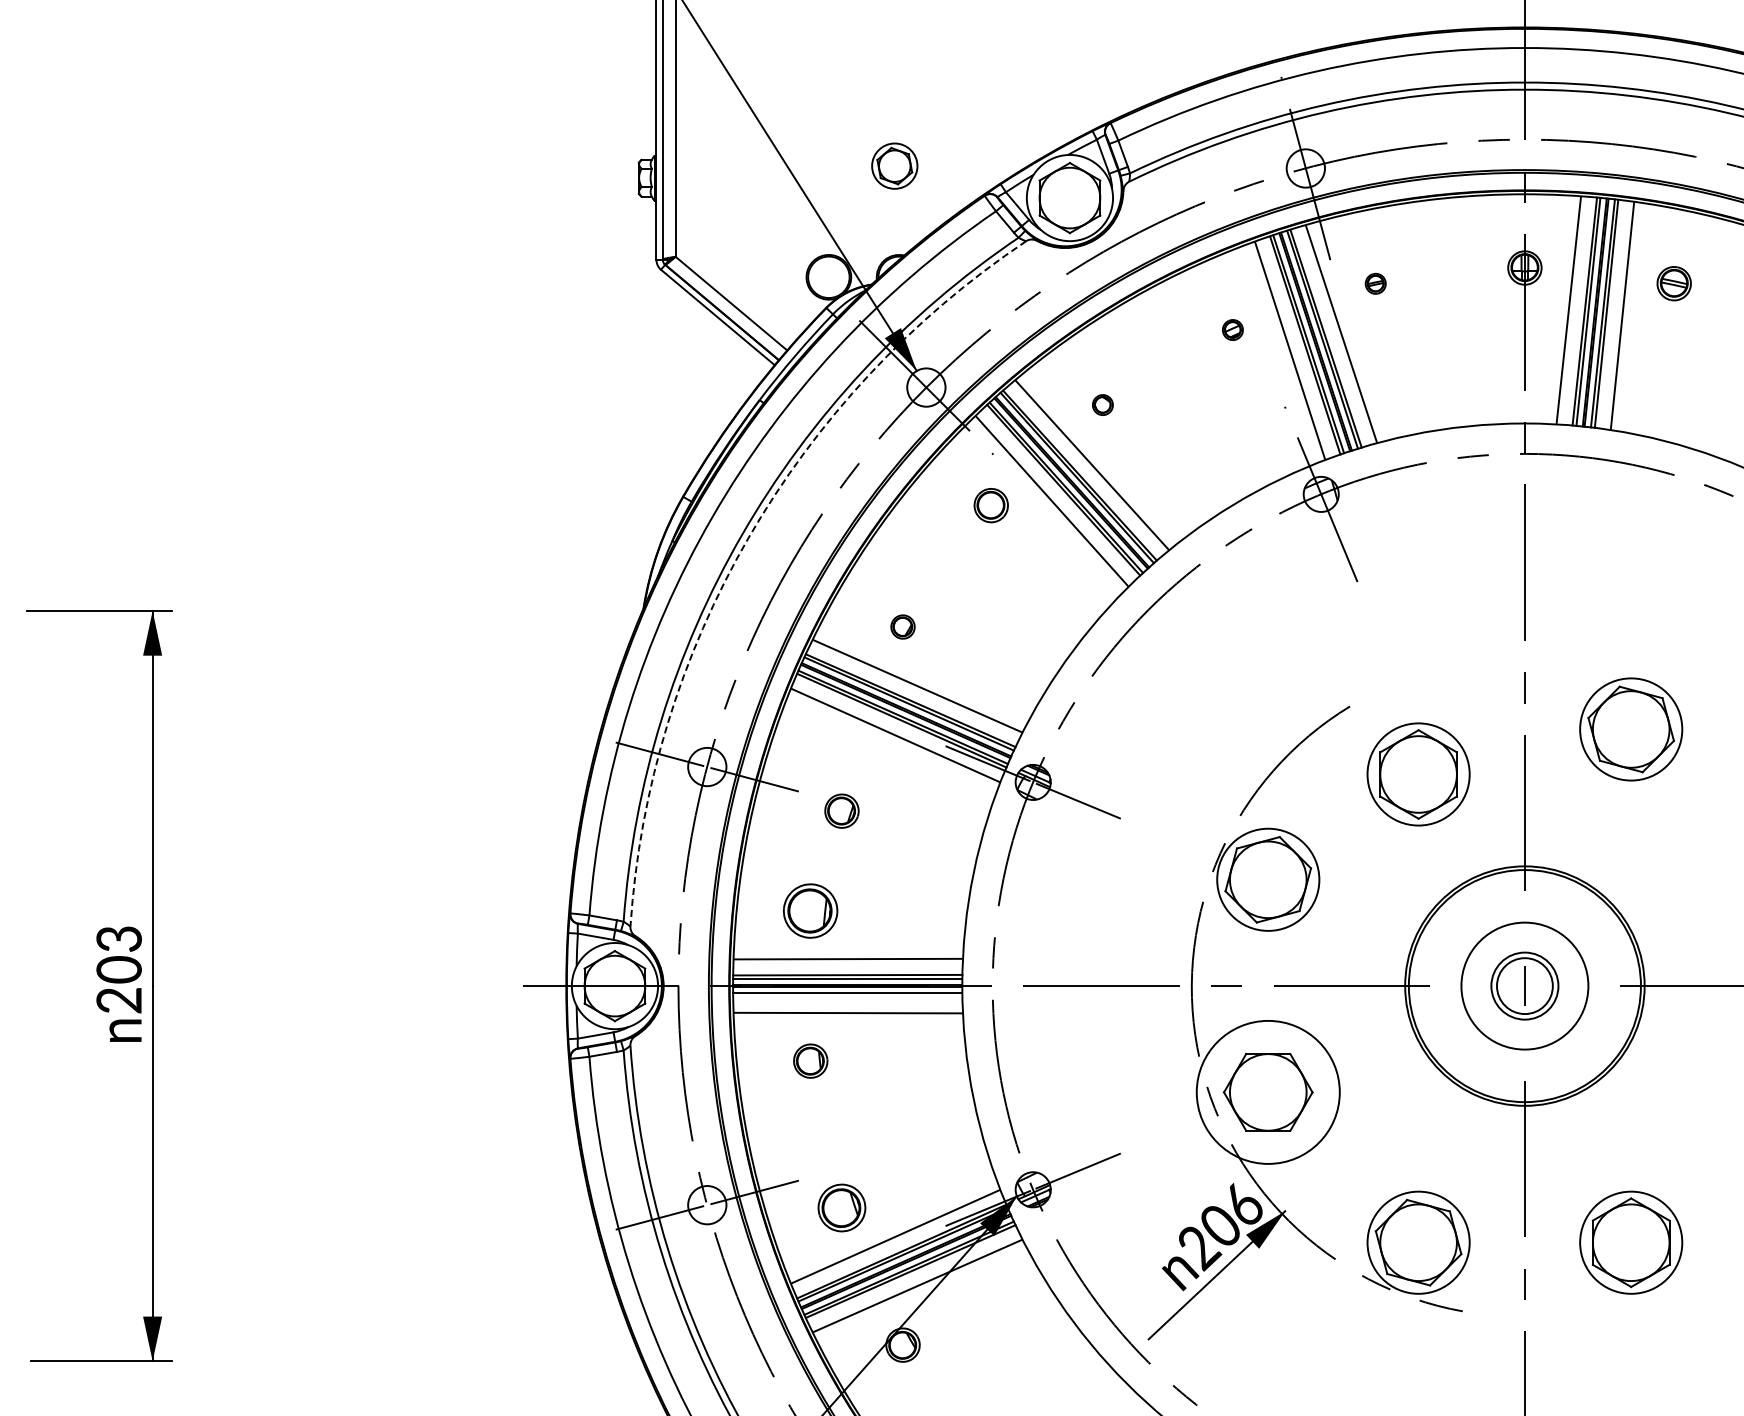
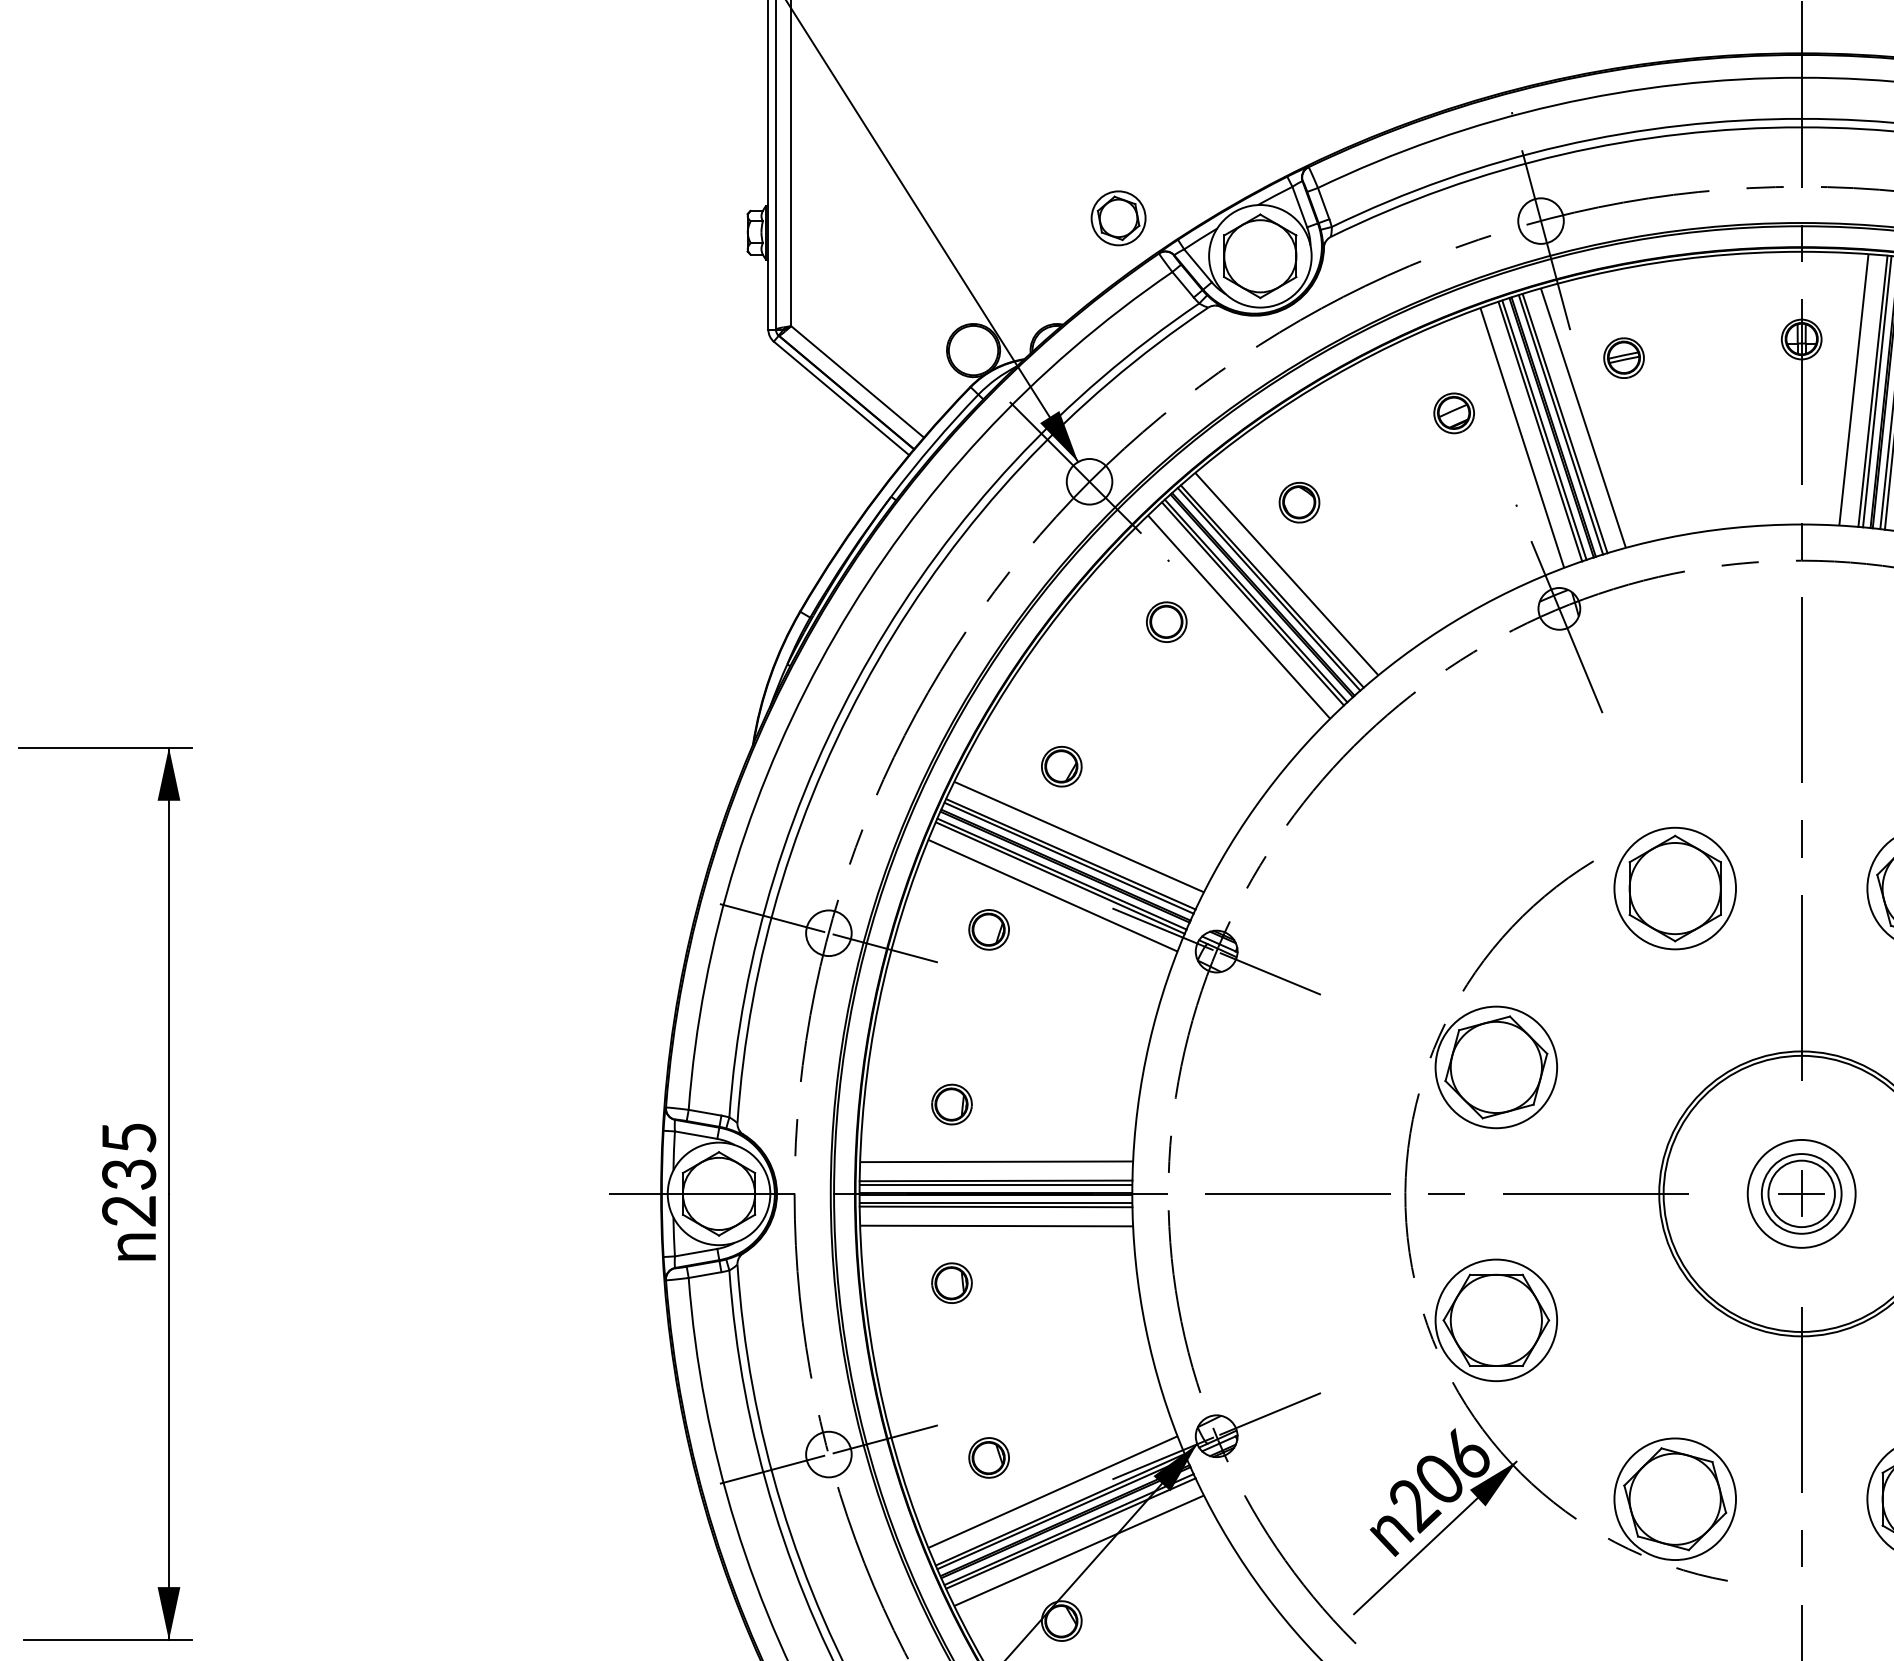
part: (894, 165) -> (1118, 217), moved
part: (1375, 283) -> (1623, 357), size x1.67
part: (1232, 329) -> (1453, 412), size x1.67
part: (1102, 404) -> (1299, 501), size x1.67
arc: (748, 537) -> (877, 660), dashed -> solid
part: (902, 626) -> (1061, 766), size x1.43
part: (1418, 774) -> (1675, 888), moved
part: (841, 810) -> (988, 929), moved
part: (810, 910) -> (951, 1103), size x0.62
text: (118, 954) -> (128, 1156), 203 -> 235
circle: (1524, 985) -> (1801, 1193), size x0.71
line: (1524, 986) -> (1801, 1194), added
line: (847, 996) -> (995, 1206), added
circle: (1268, 1092) -> (1496, 1320), size x0.71
part: (841, 1207) -> (988, 1457), size x0.71

